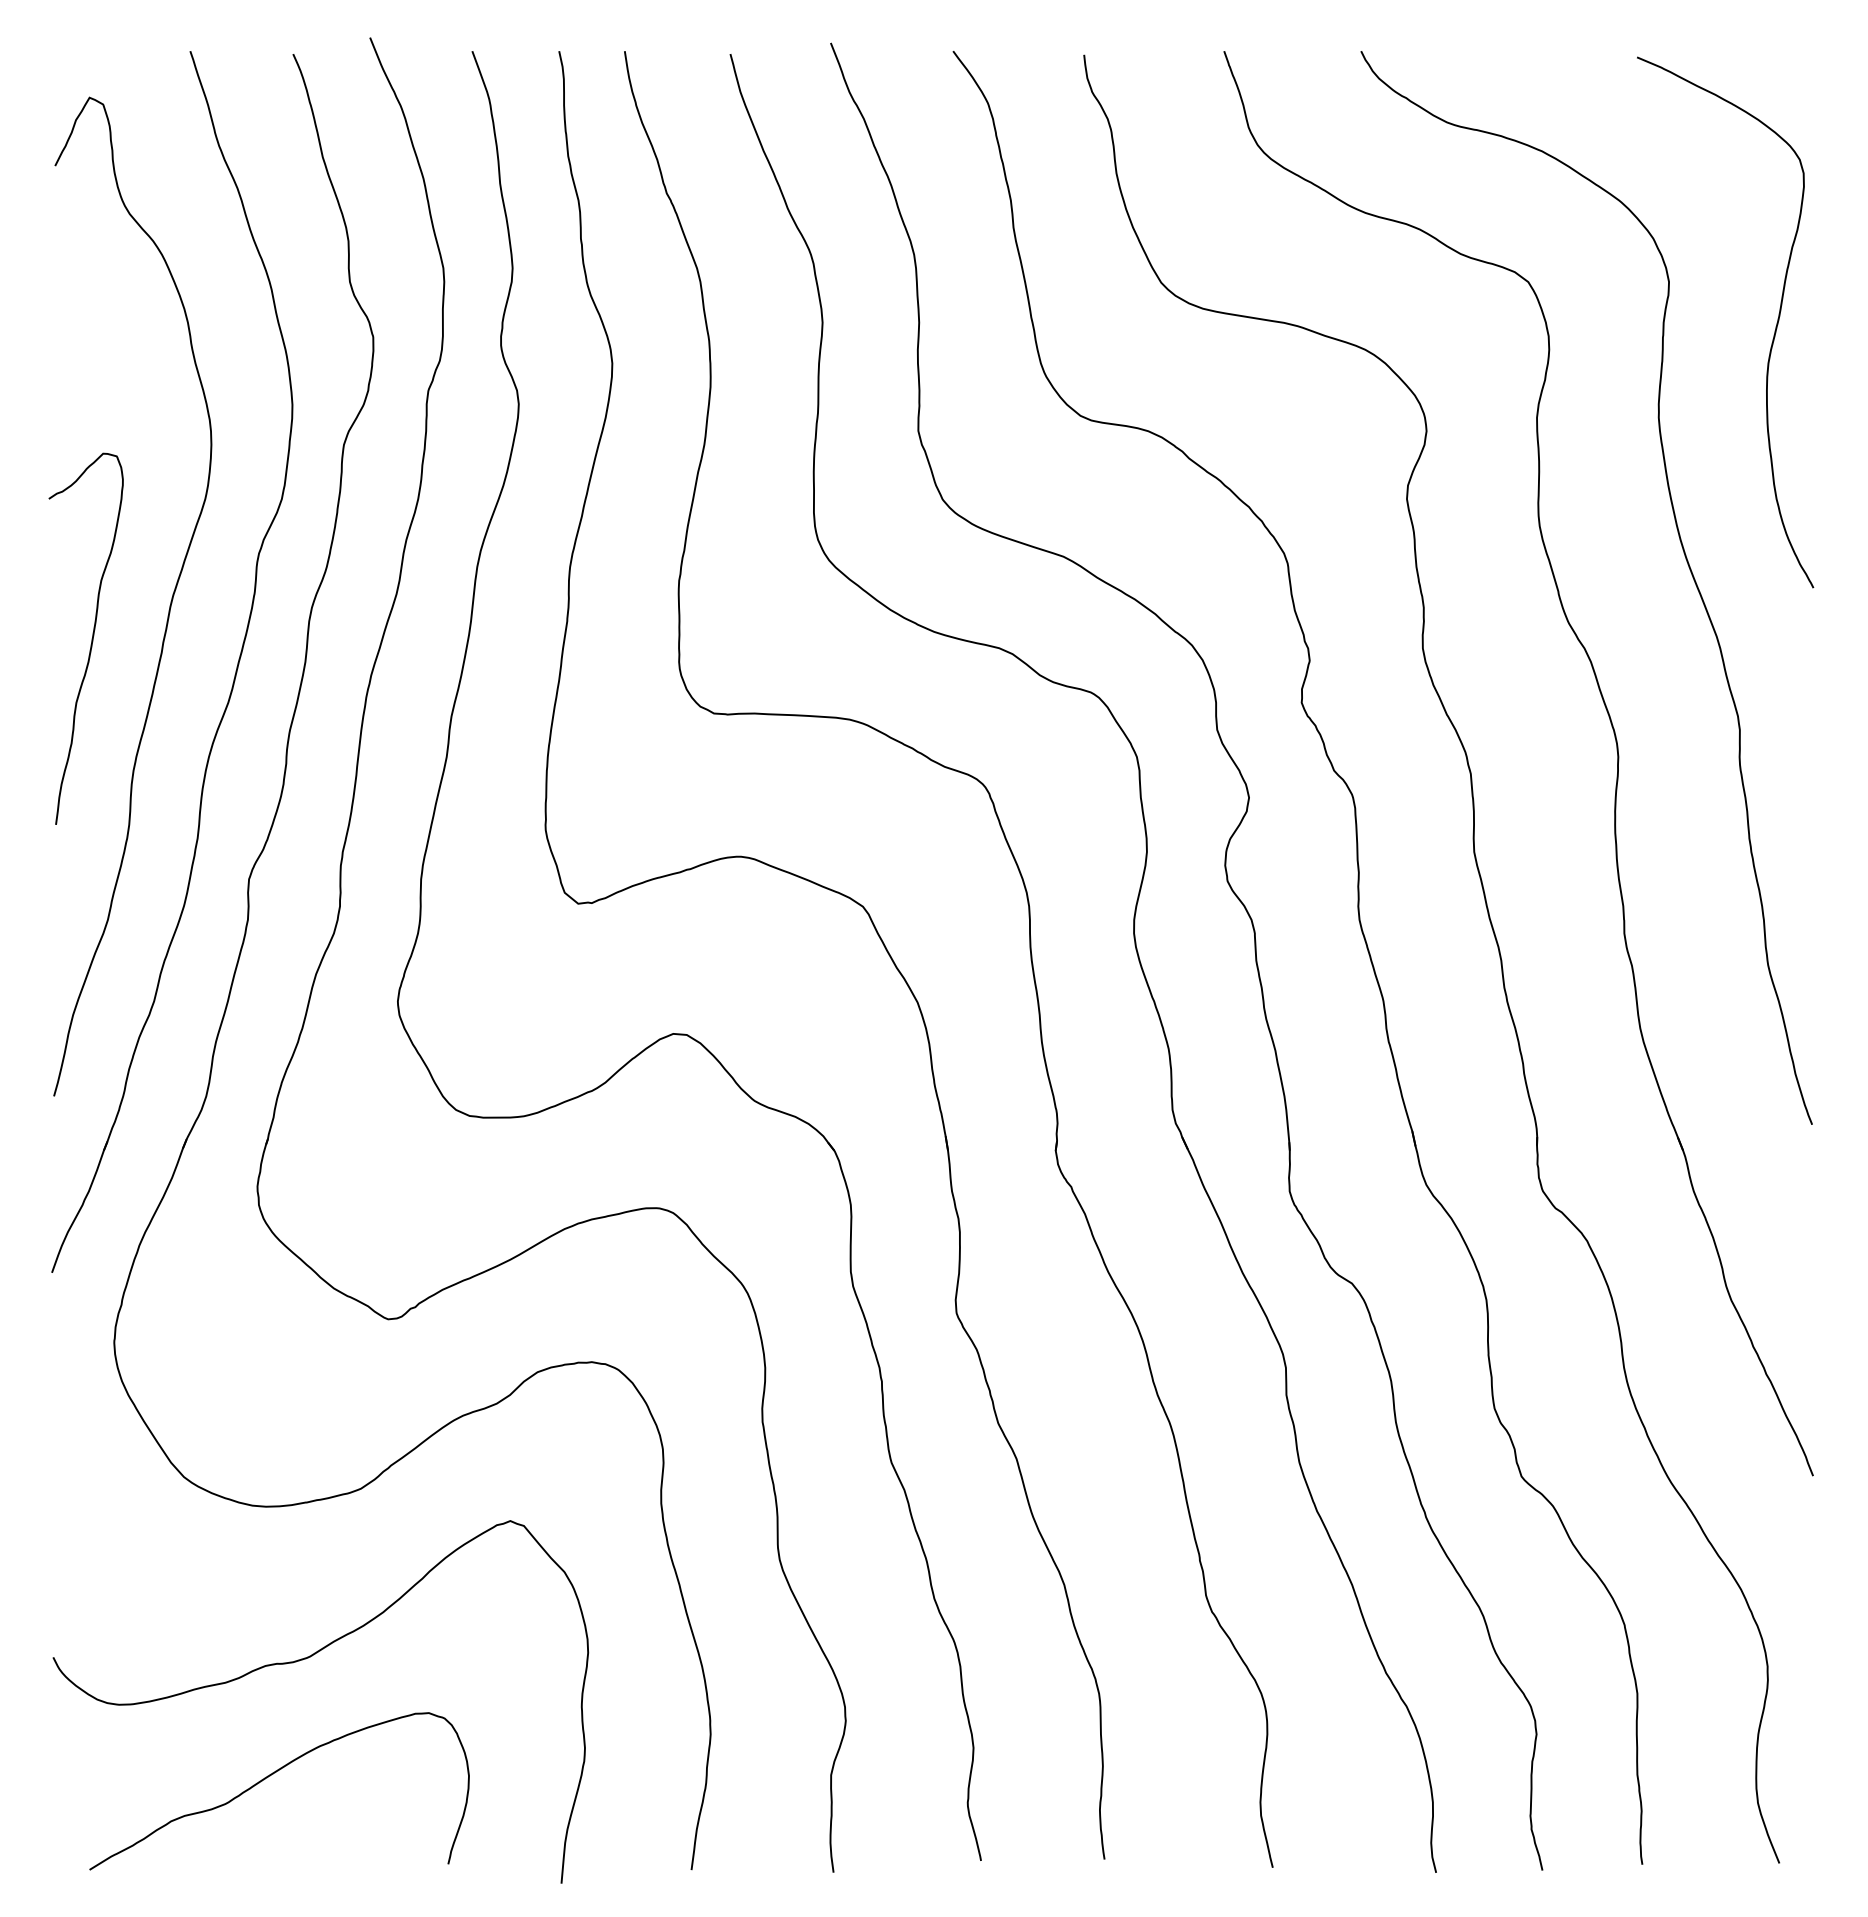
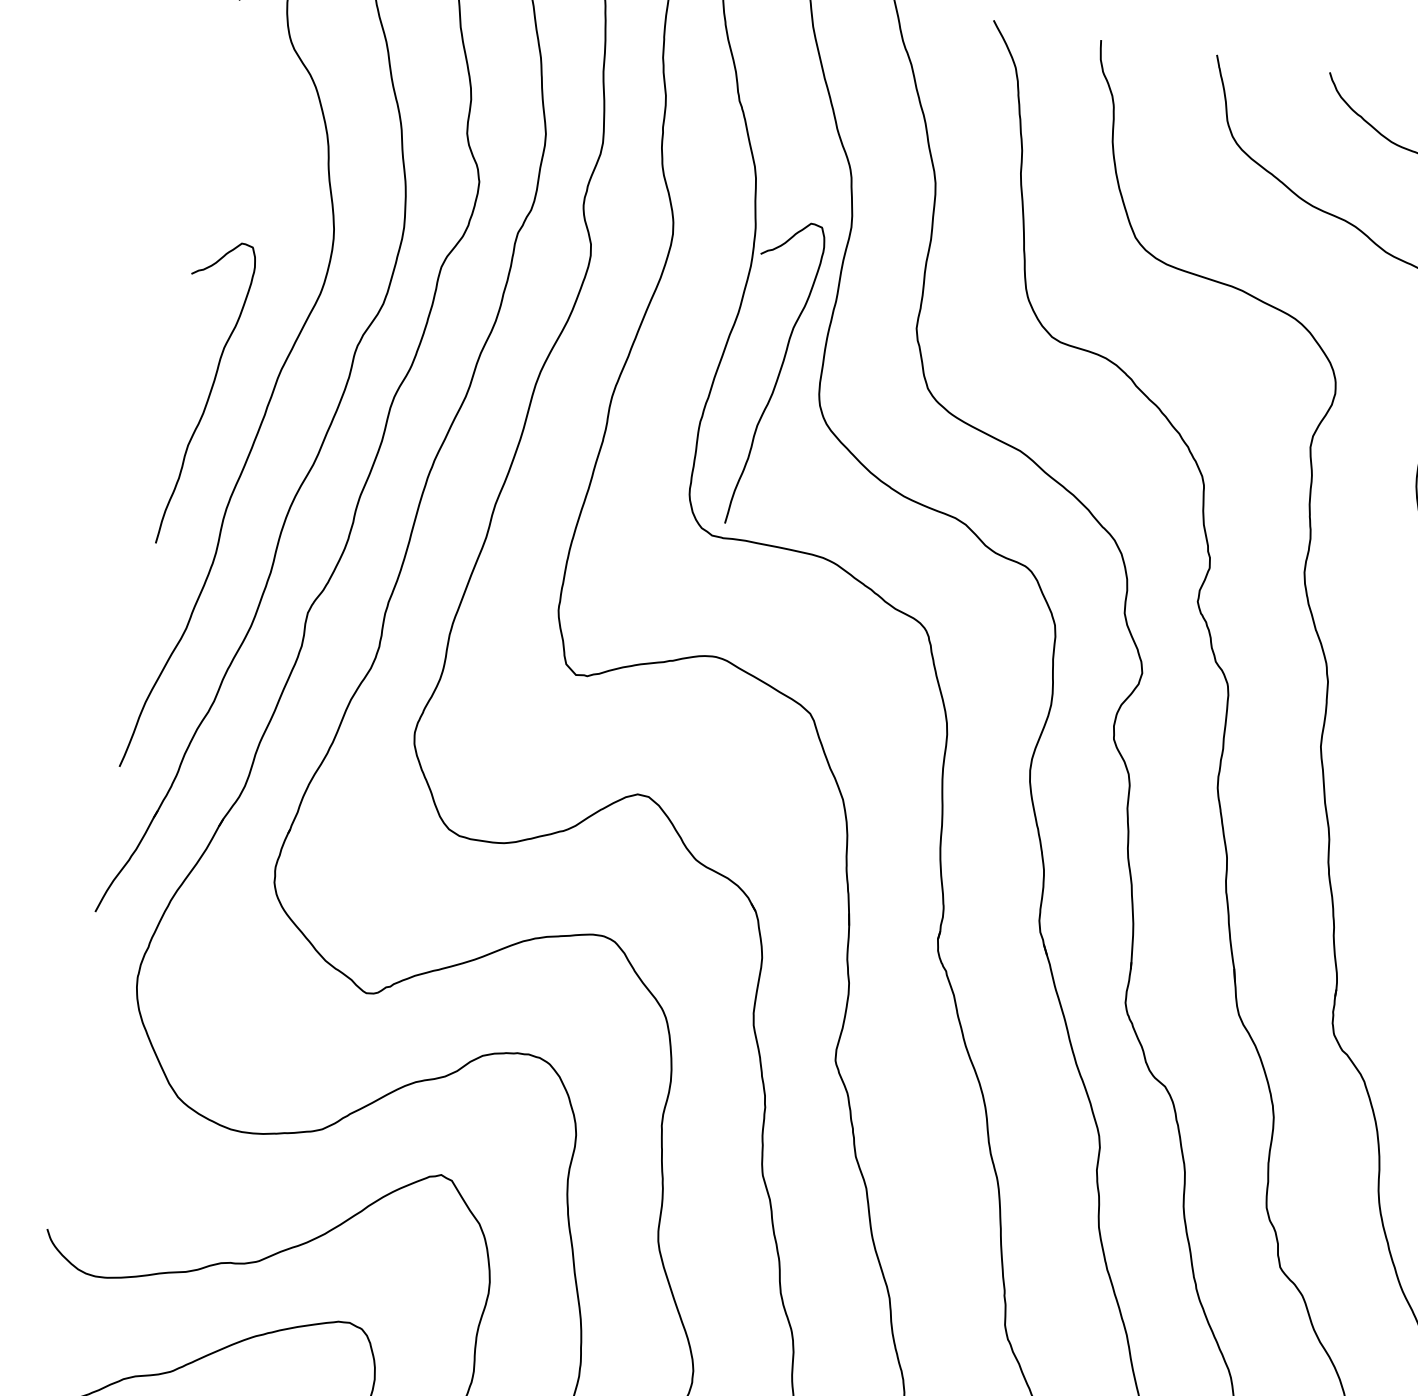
curve: (762, 510) -> (777, 374), added

